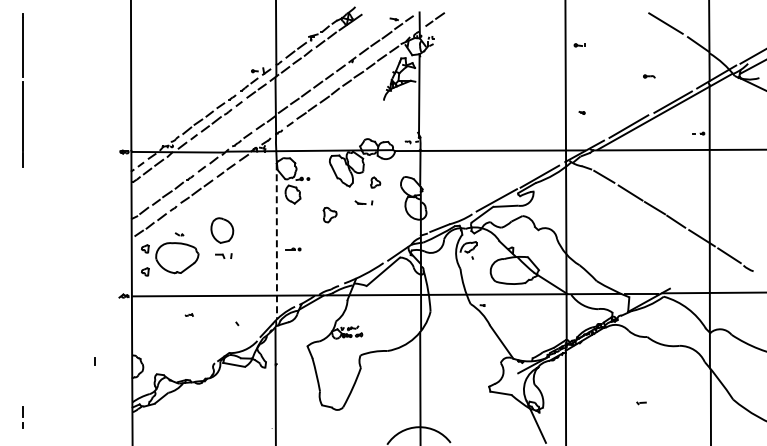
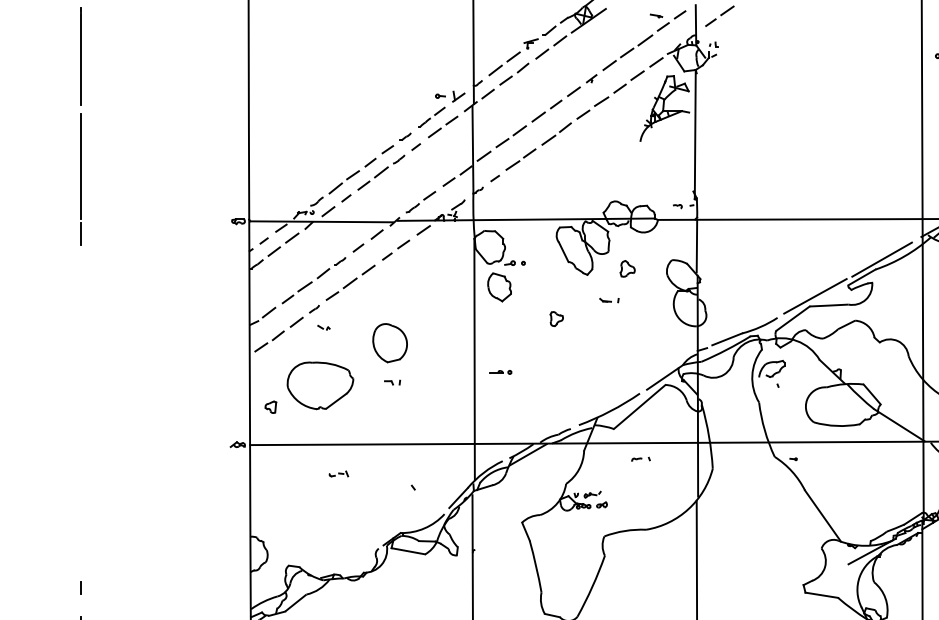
part: (363, 203) -> (608, 301), size x0.71
part: (329, 214) -> (556, 318), size x0.62
part: (179, 234) -> (323, 327), moved
line: (276, 241) -> (474, 360), dashed -> solid
part: (145, 248) -> (271, 370), removed
part: (223, 255) -> (391, 381), size x0.62
part: (383, 305) -> (639, 459), added
part: (189, 314) -> (339, 473), size x1.67
line: (94, 361) -> (80, 587), moved

